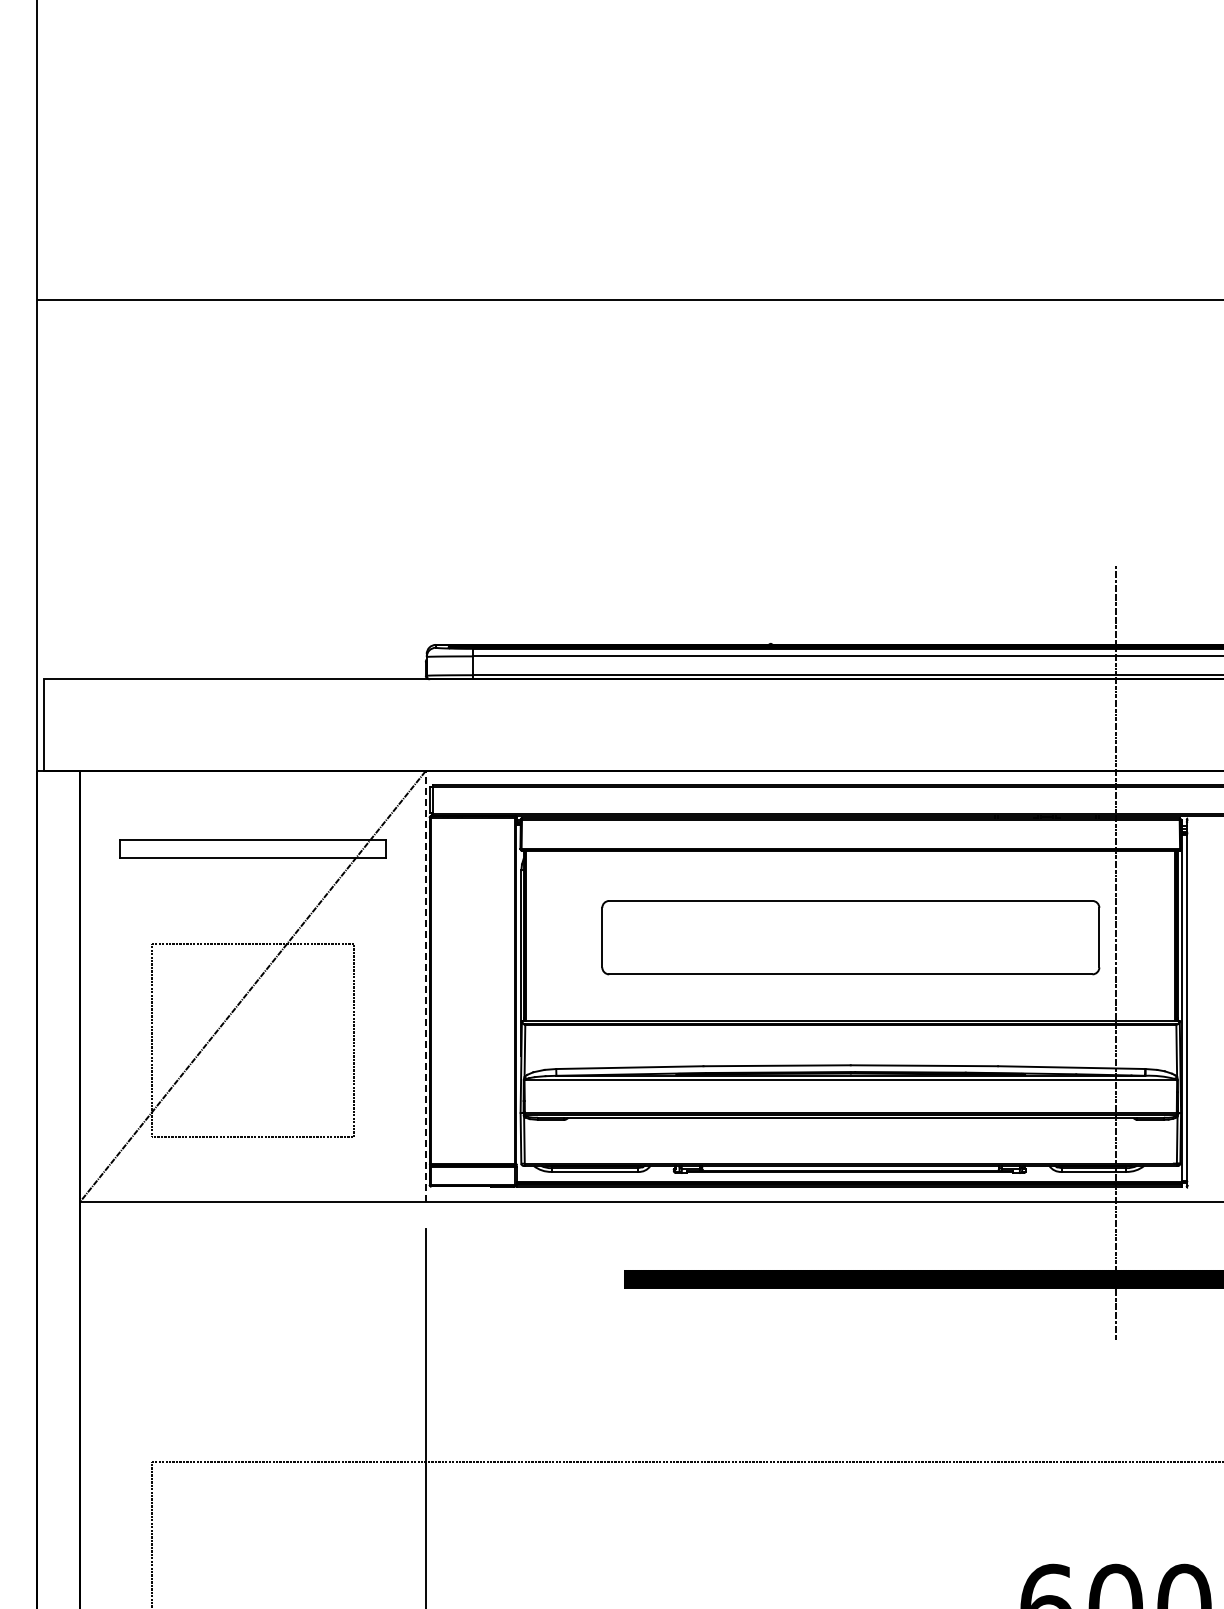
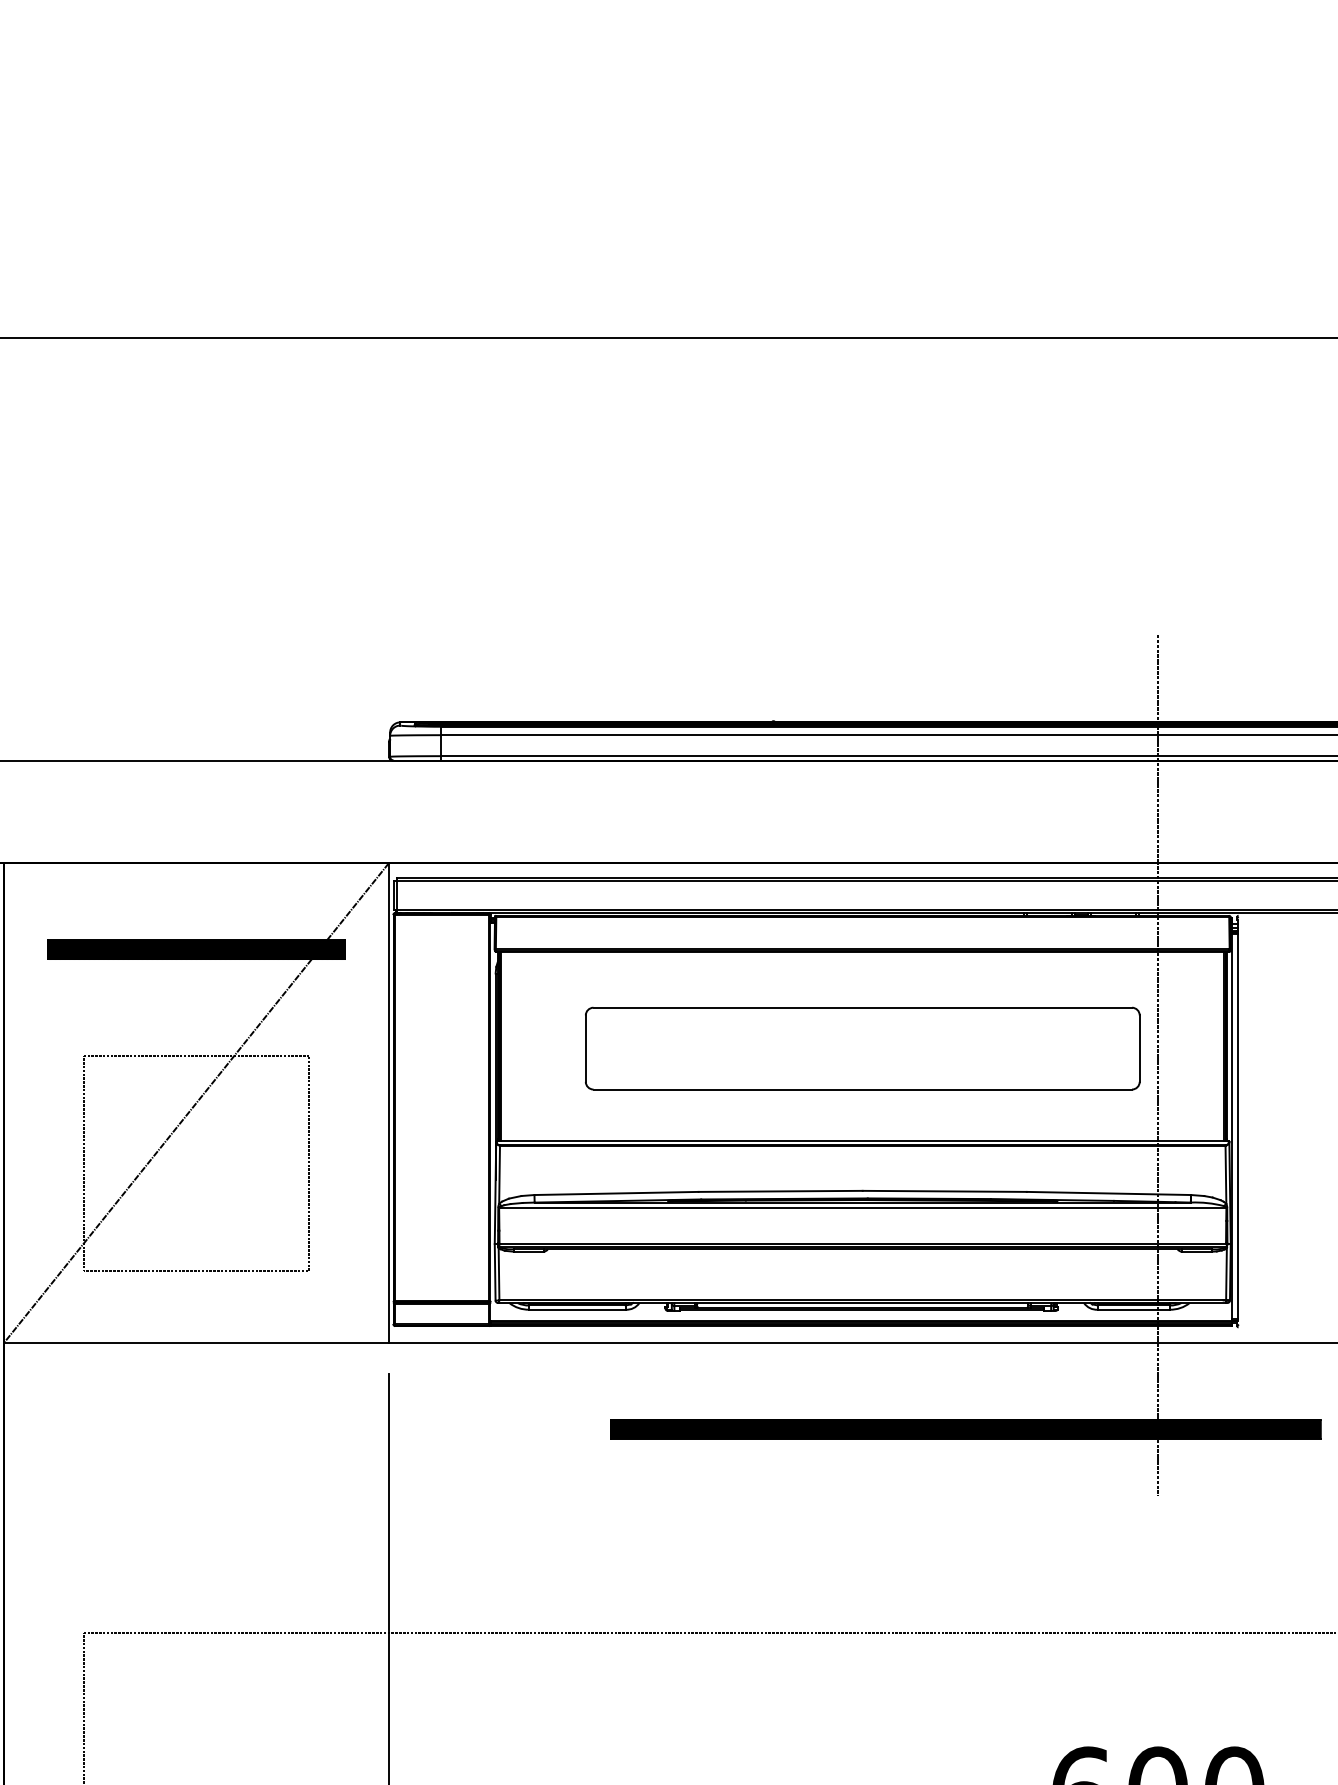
hatch: (252, 848) -> (195, 949), added
line: (425, 985) -> (388, 1101), dashed -> solid

